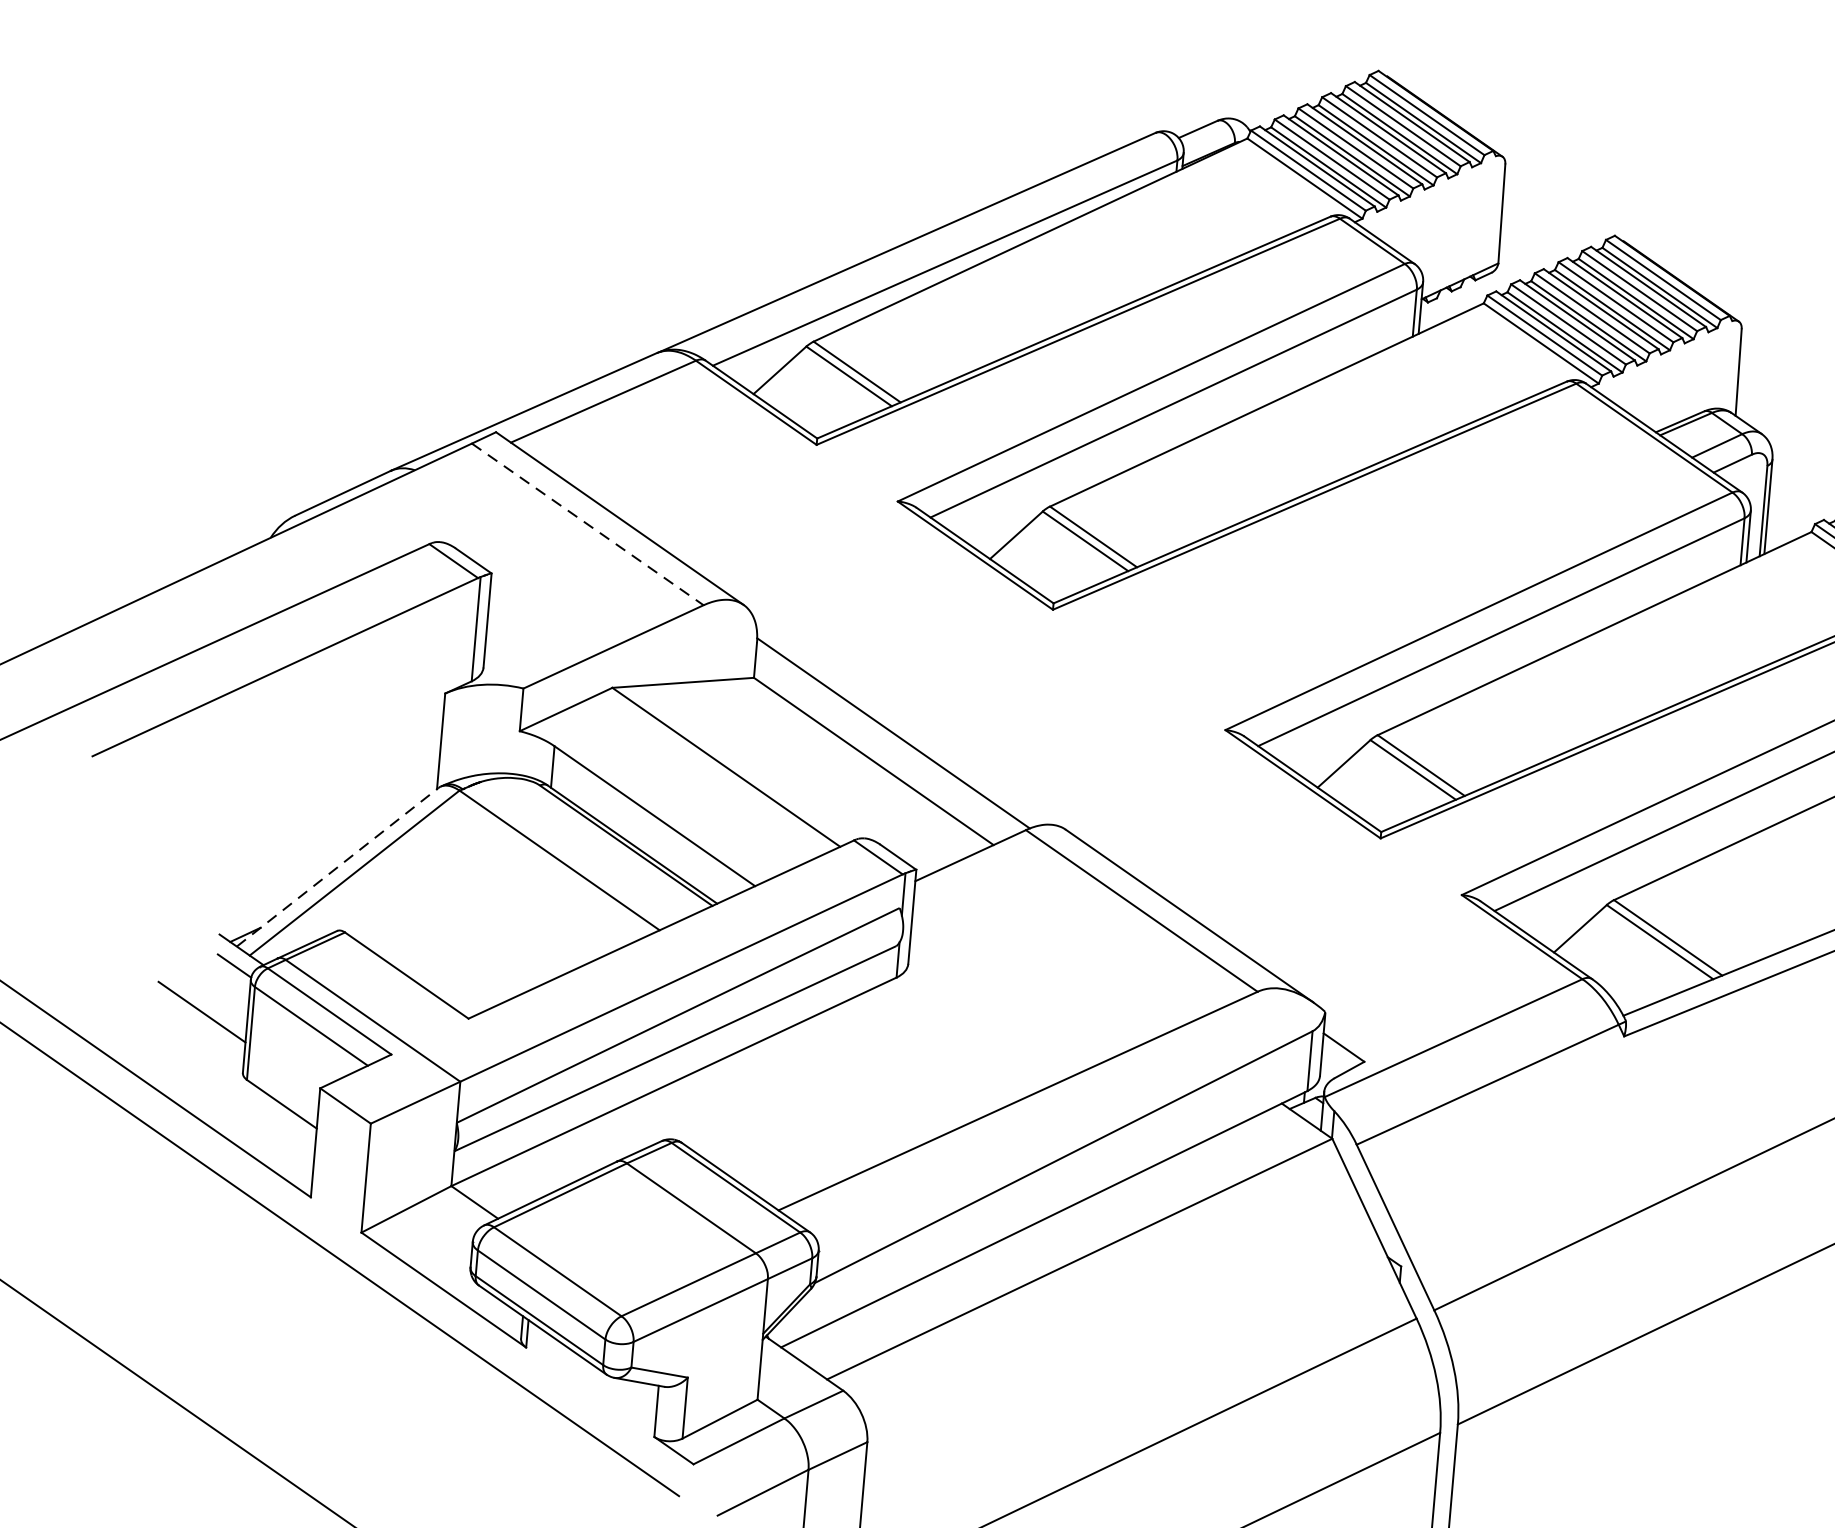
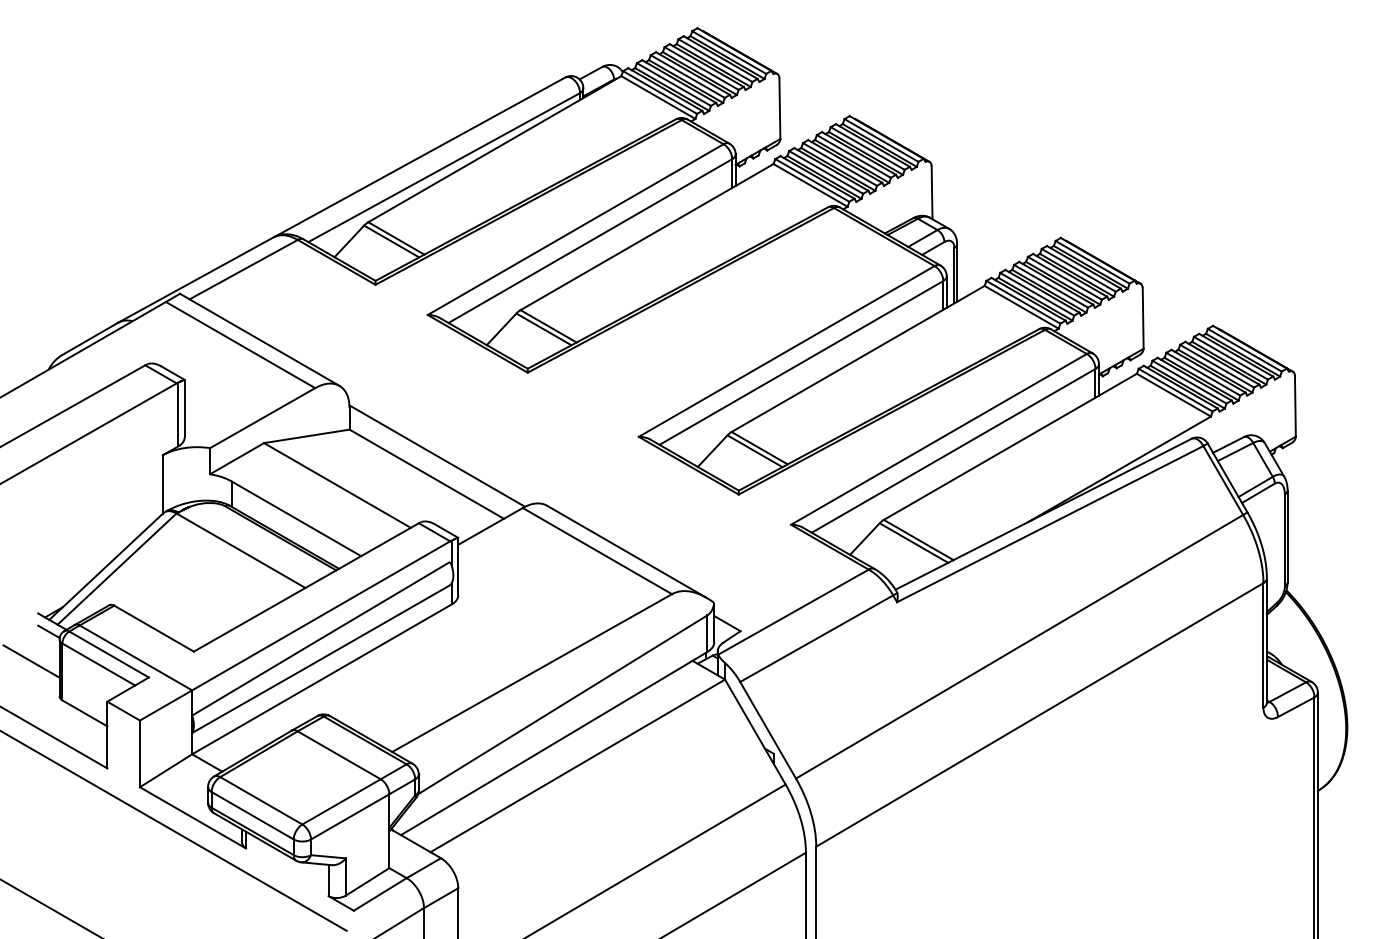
line: (589, 525) -> (241, 345), dashed -> solid
line: (337, 867) -> (106, 566), dashed -> solid

